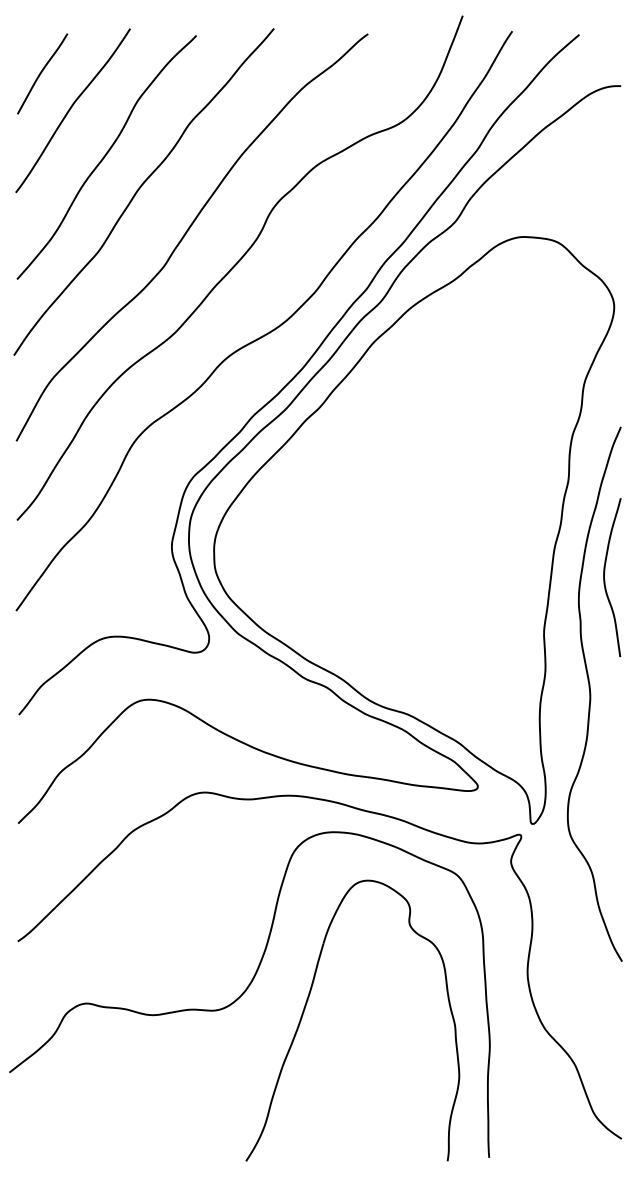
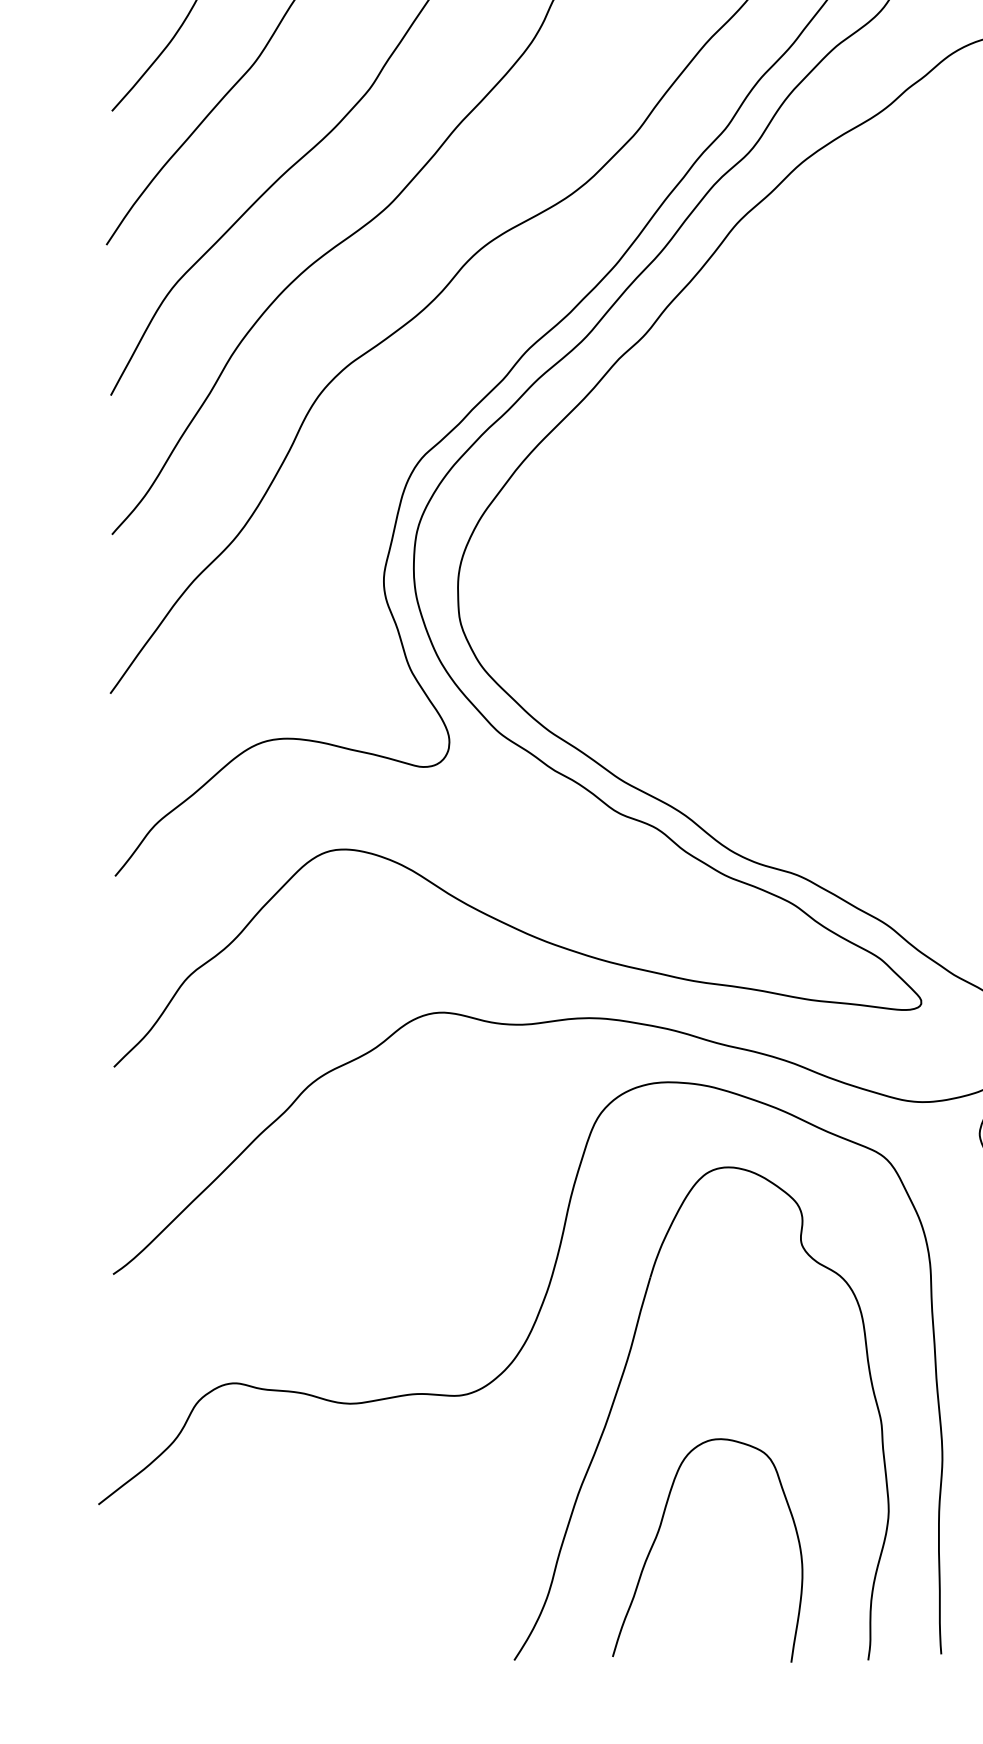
curve: (328, 1090) -> (658, 1536), added

